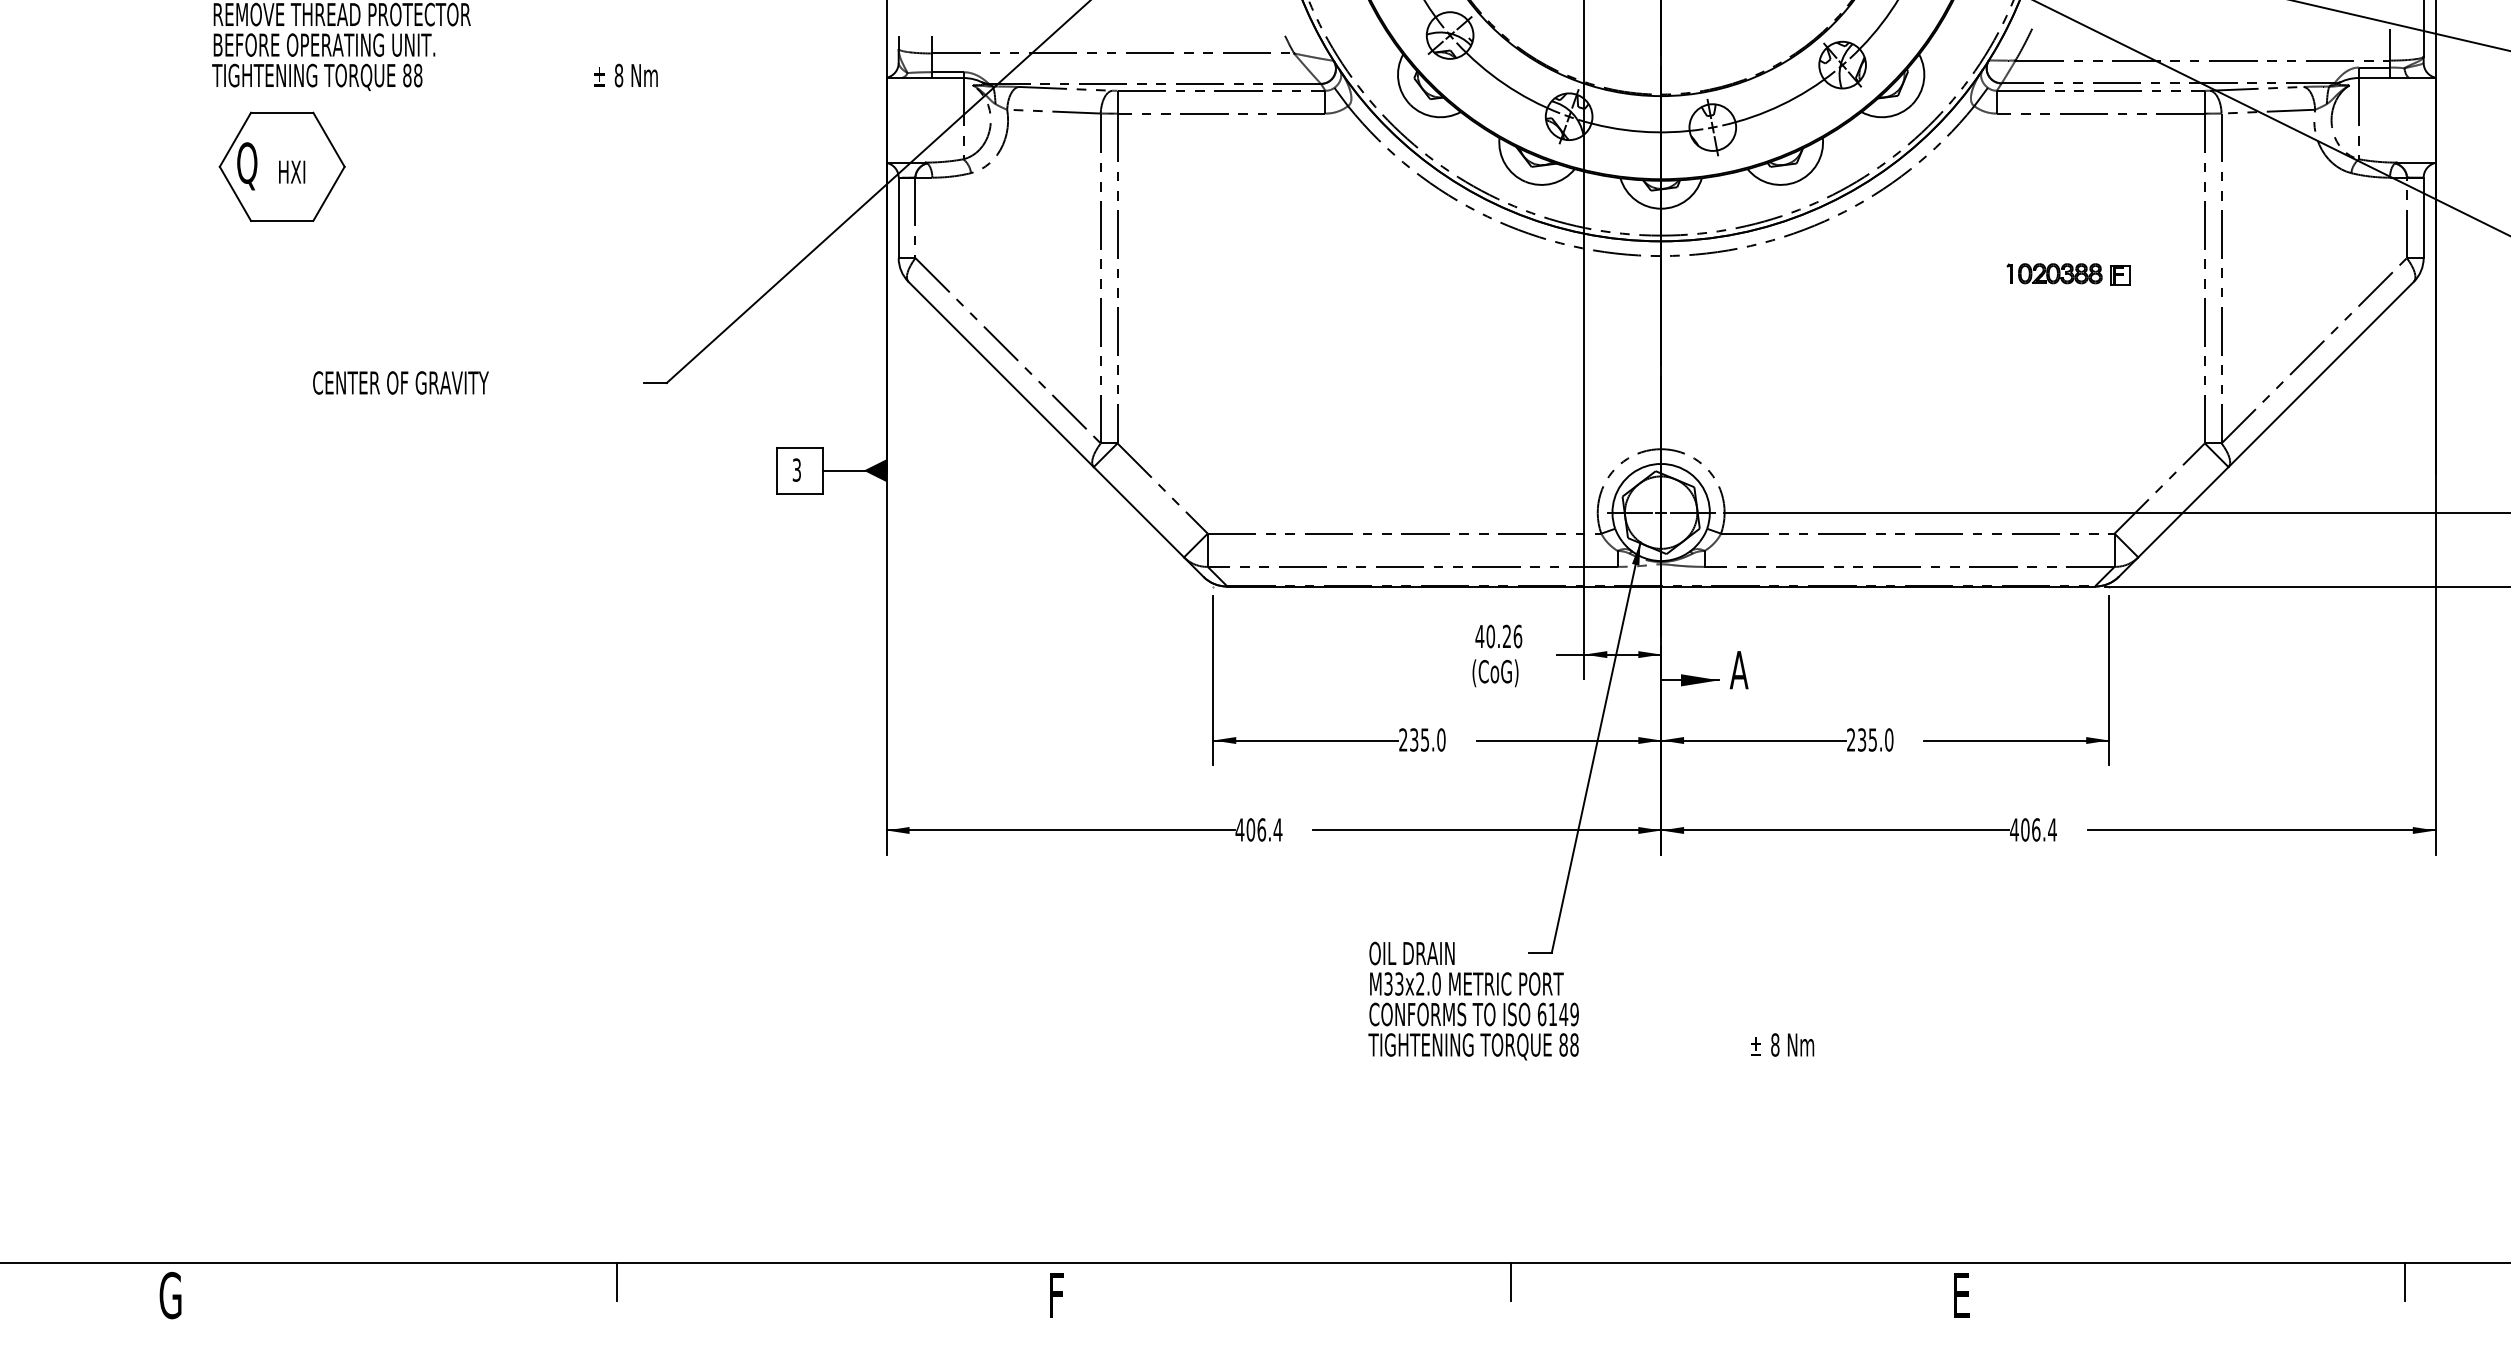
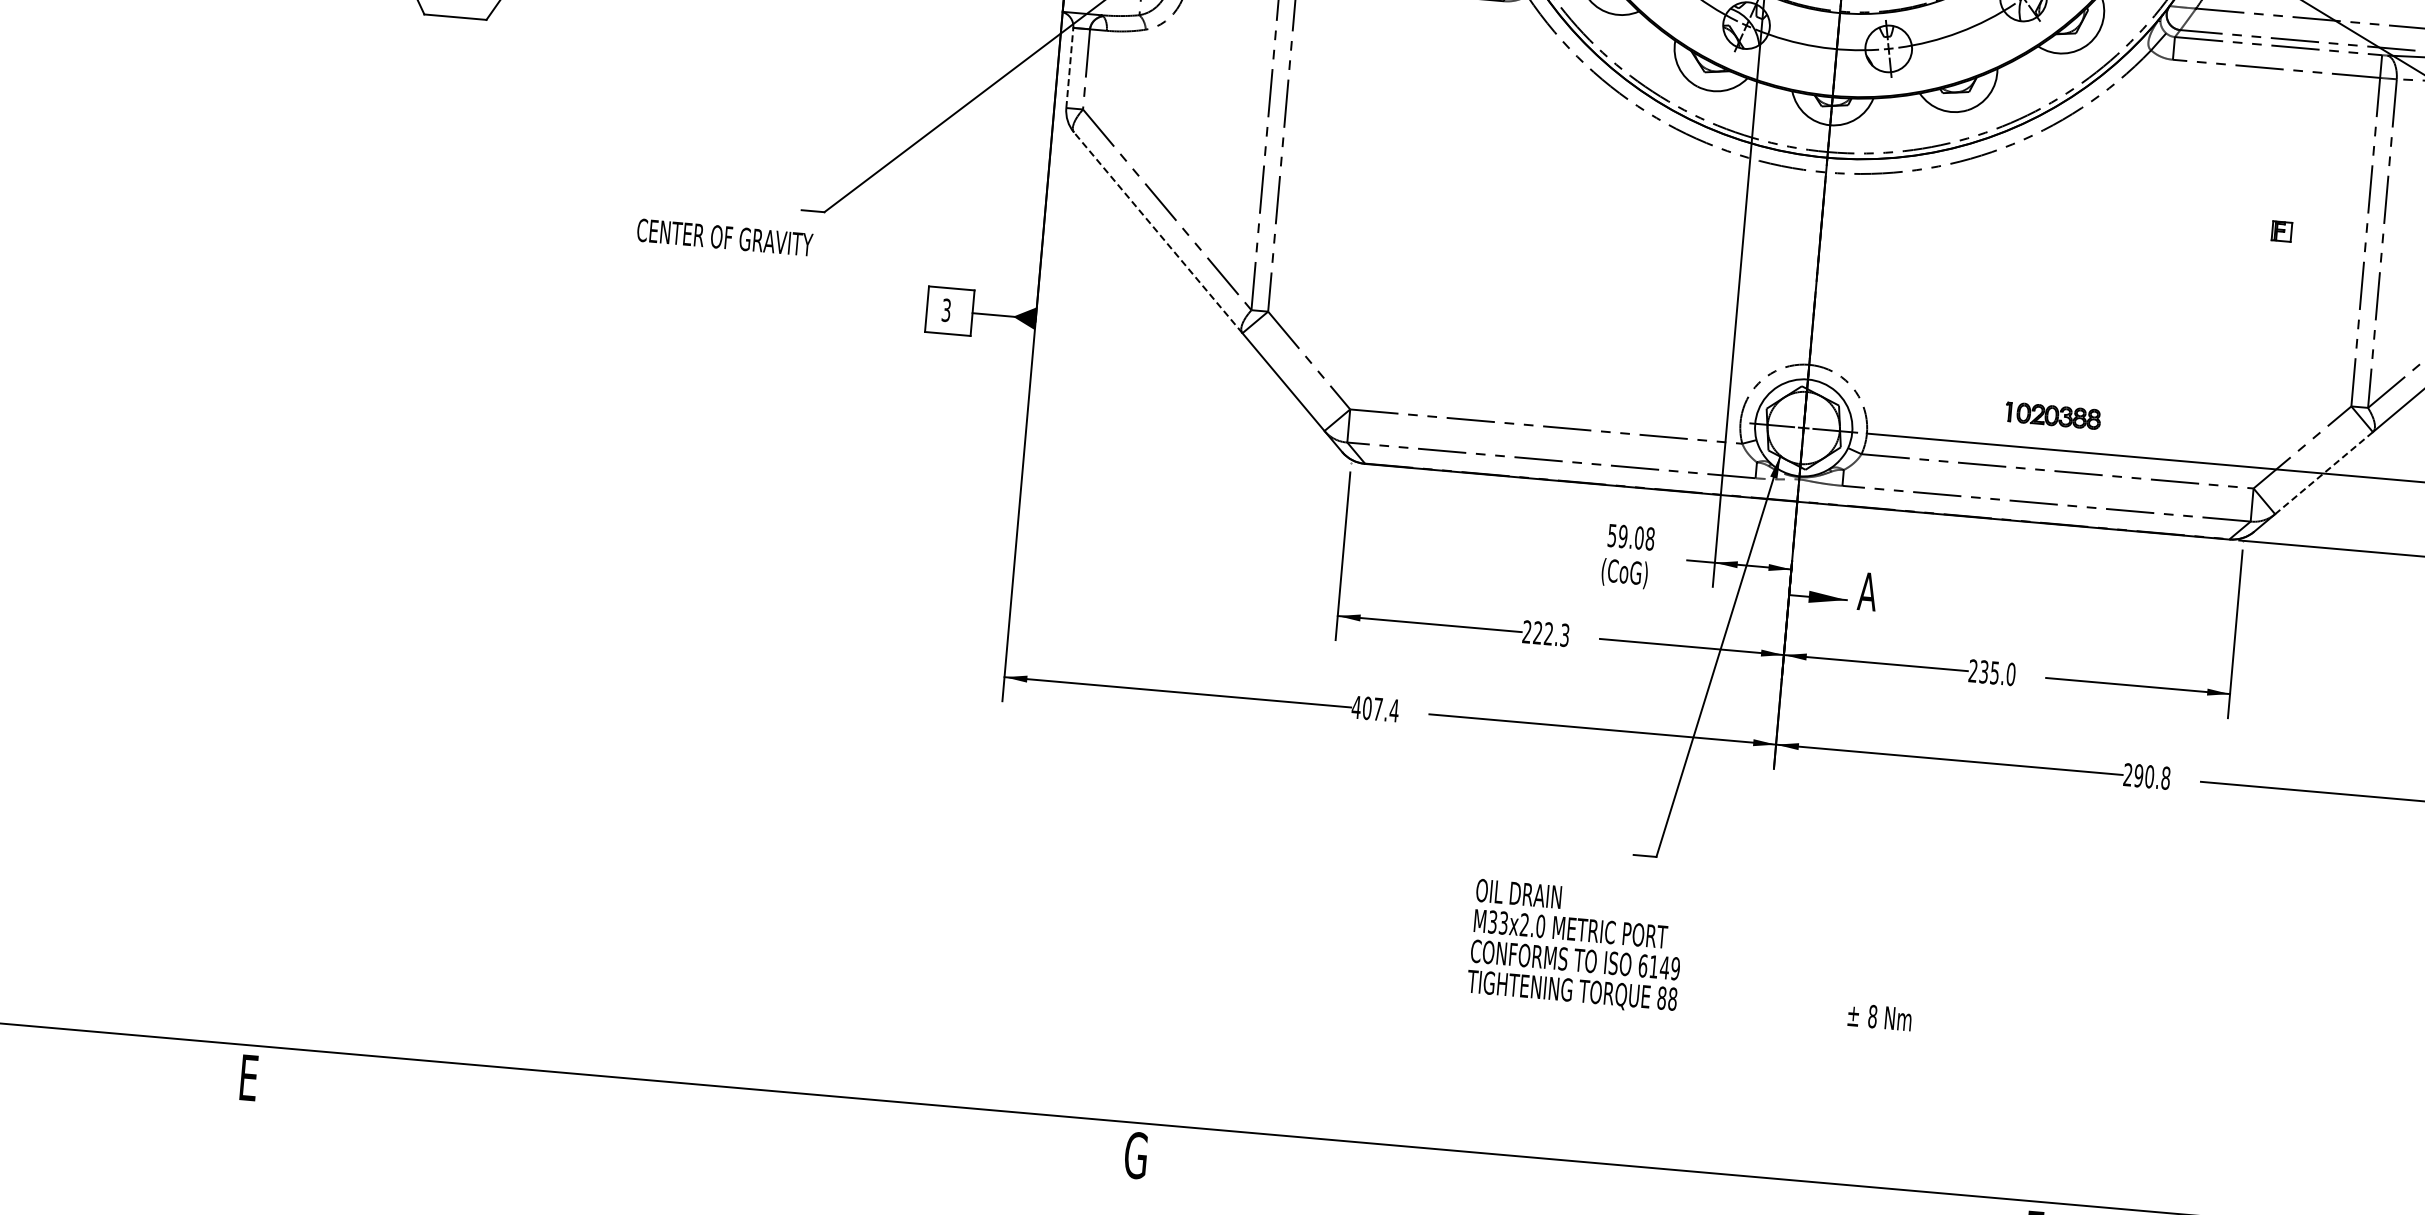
line: (898, 217) -> (1069, 67), solid -> dashed
part: (2054, 273) -> (2053, 415), moved
line: (1000, 374) -> (1157, 232), solid -> dashed
text: (400, 382) -> (724, 237), moved
line: (2183, 512) -> (2324, 473), solid -> dashed
text: (1498, 636) -> (1630, 537), 40.26 -> 59.08
text: (1427, 739) -> (1551, 633), 235.0 -> 222.3
text: (1261, 829) -> (1377, 708), 406.4 -> 407.4
text: (2033, 829) -> (2147, 776), 406.4 -> 290.8
text: (1591, 1000) -> (1693, 956), moved
line: (616, 1282) -> (695, 1103), removed
line: (1511, 1282) -> (1587, 1181), removed
text: (170, 1295) -> (250, 1077), G -> E
text: (1059, 1295) -> (1136, 1155), F -> G

